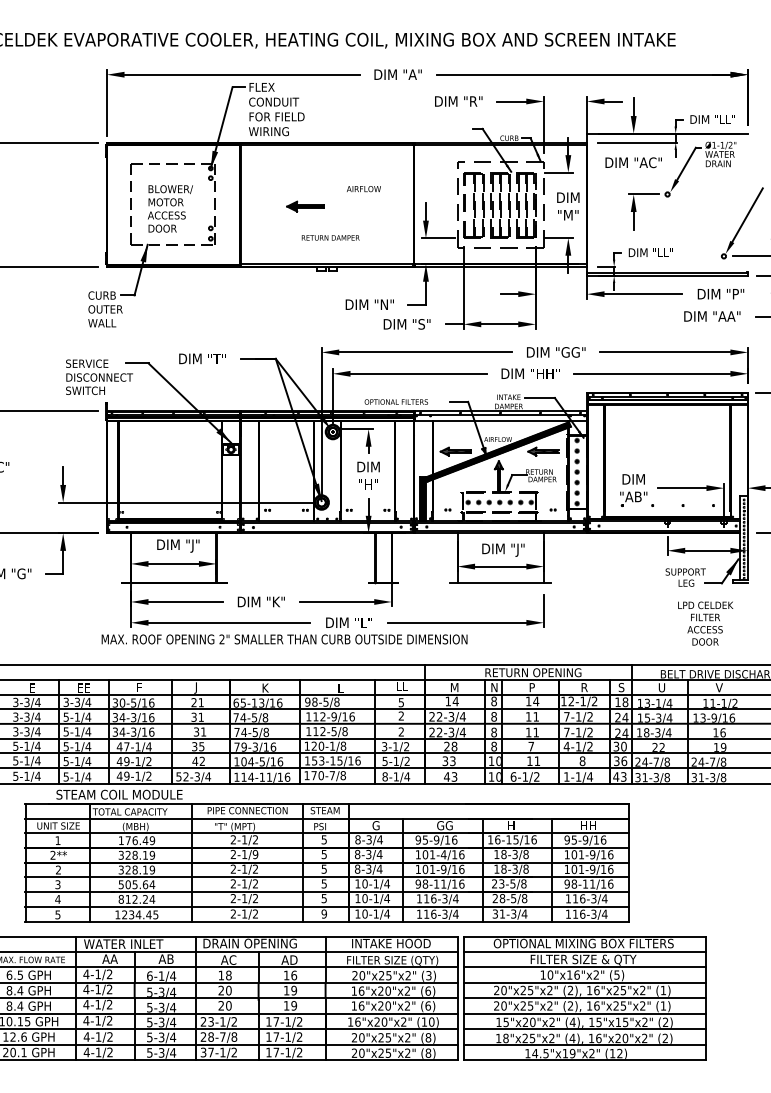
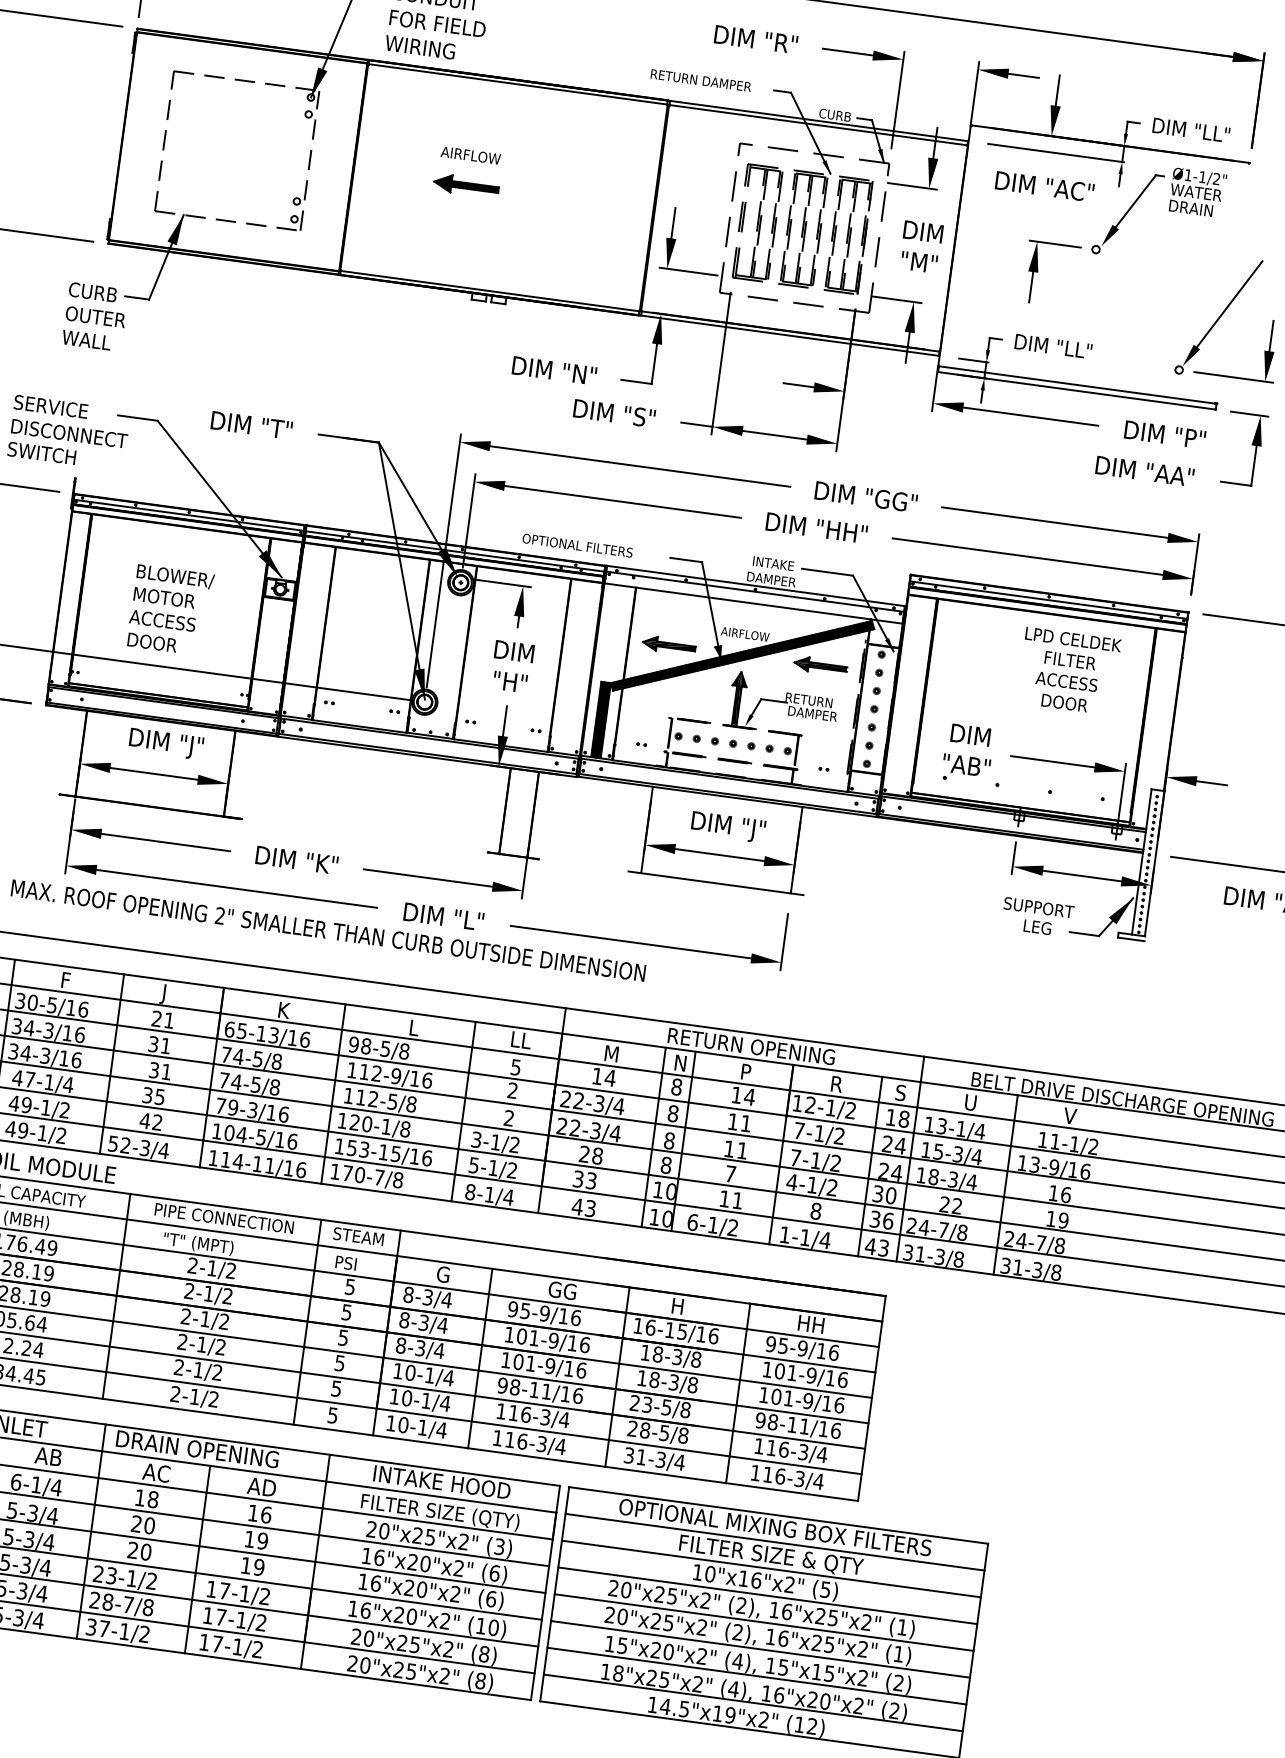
text: (363, 189) -> (470, 156), moved
text: (170, 208) -> (170, 609), moved
text: (330, 237) -> (700, 79), moved
text: (705, 623) -> (1068, 671), moved
text: (255, 854) -> (227, 1296), 2-1/9 -> 2-1/2
text: (443, 854) -> (553, 1340), 101-4/16 -> 101-9/16
text: (323, 913) -> (331, 1414), 9 -> 5

